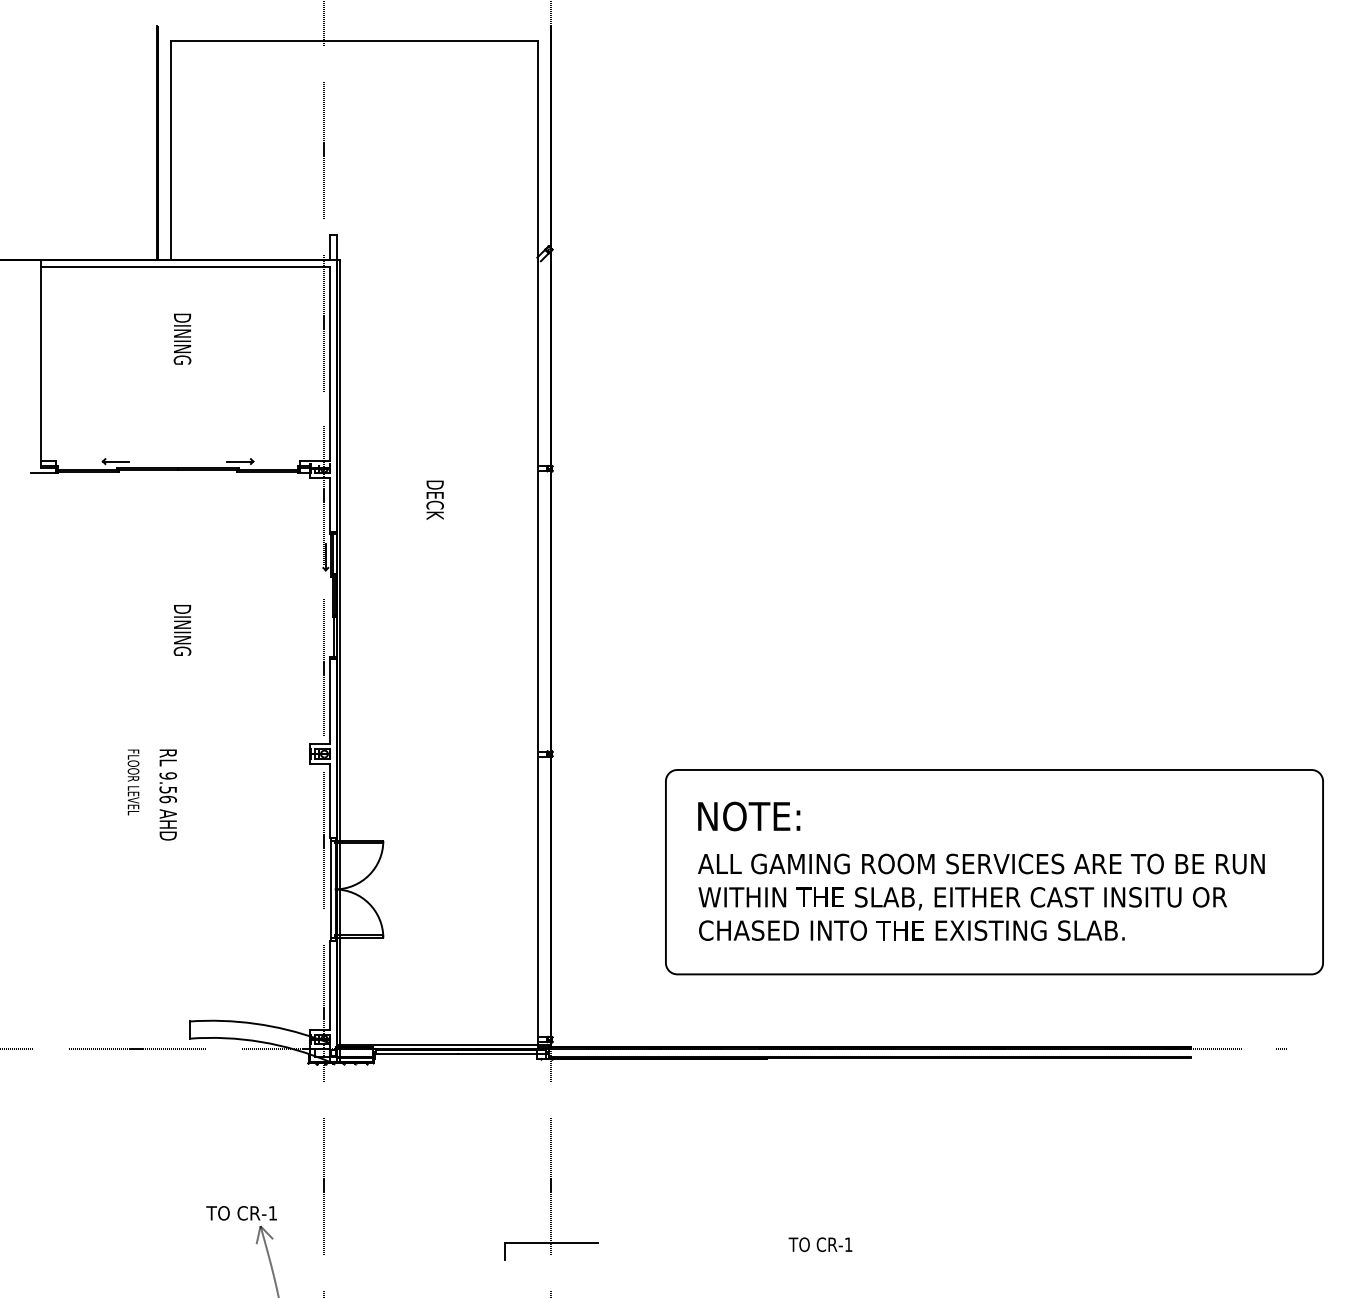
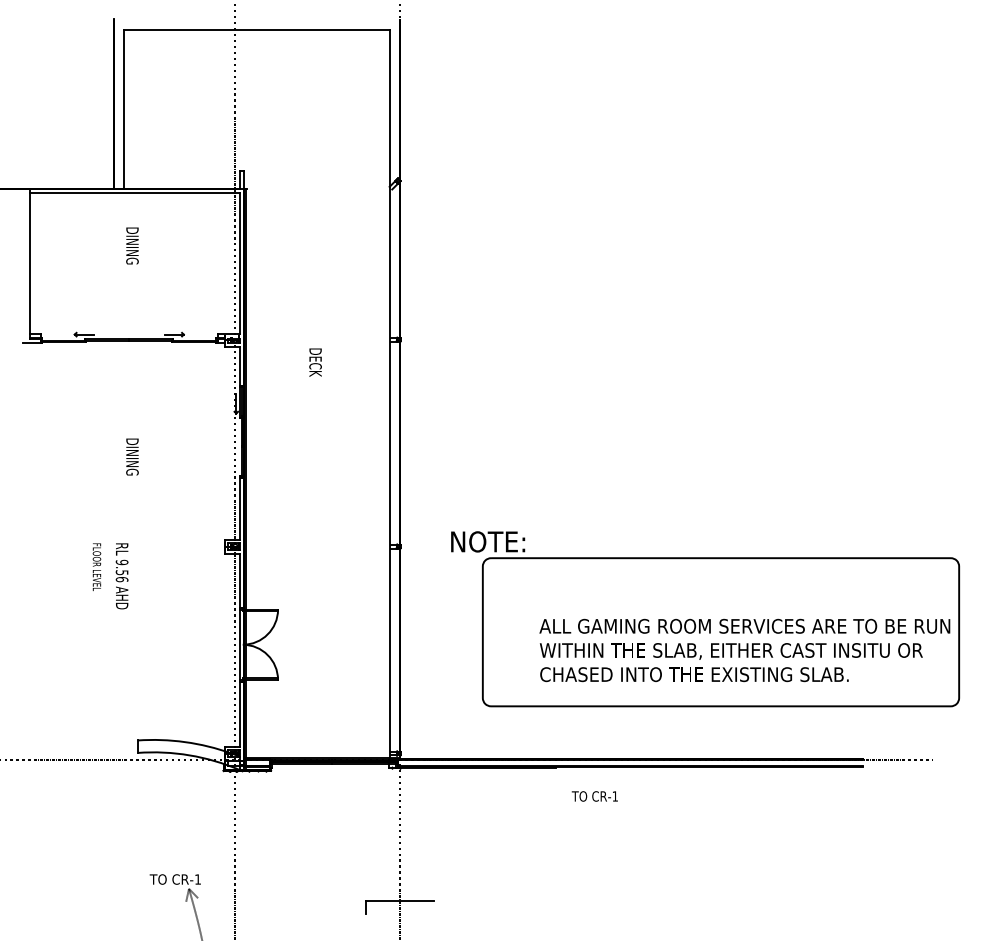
text: (749, 816) -> (488, 541), moved
text: (981, 896) -> (744, 649), moved
text: (820, 1244) -> (594, 796), moved

